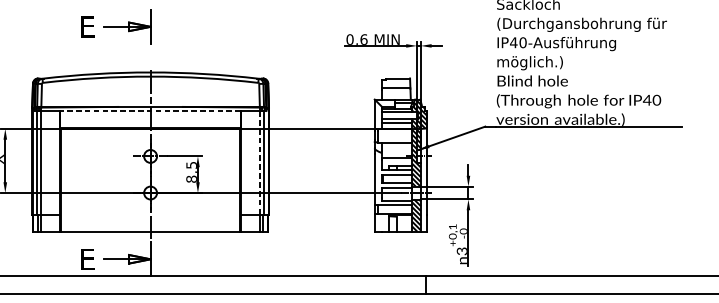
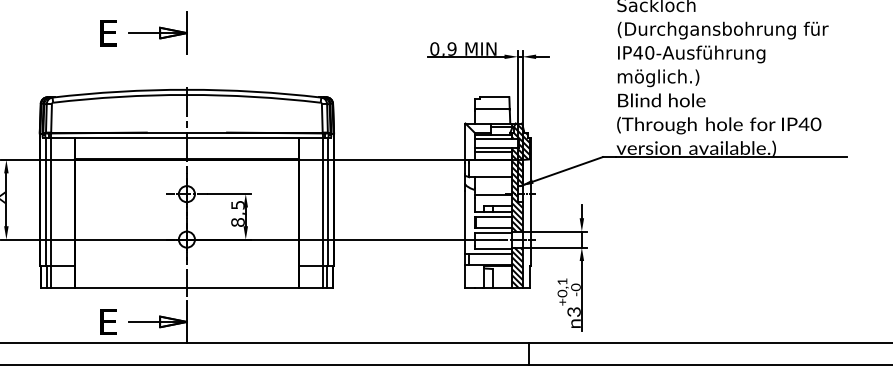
text: (363, 39) -> (451, 48), 0,6 -> 0,9
line: (150, 110) -> (186, 137), dashed -> solid
line: (259, 163) -> (322, 202), dashed -> solid

